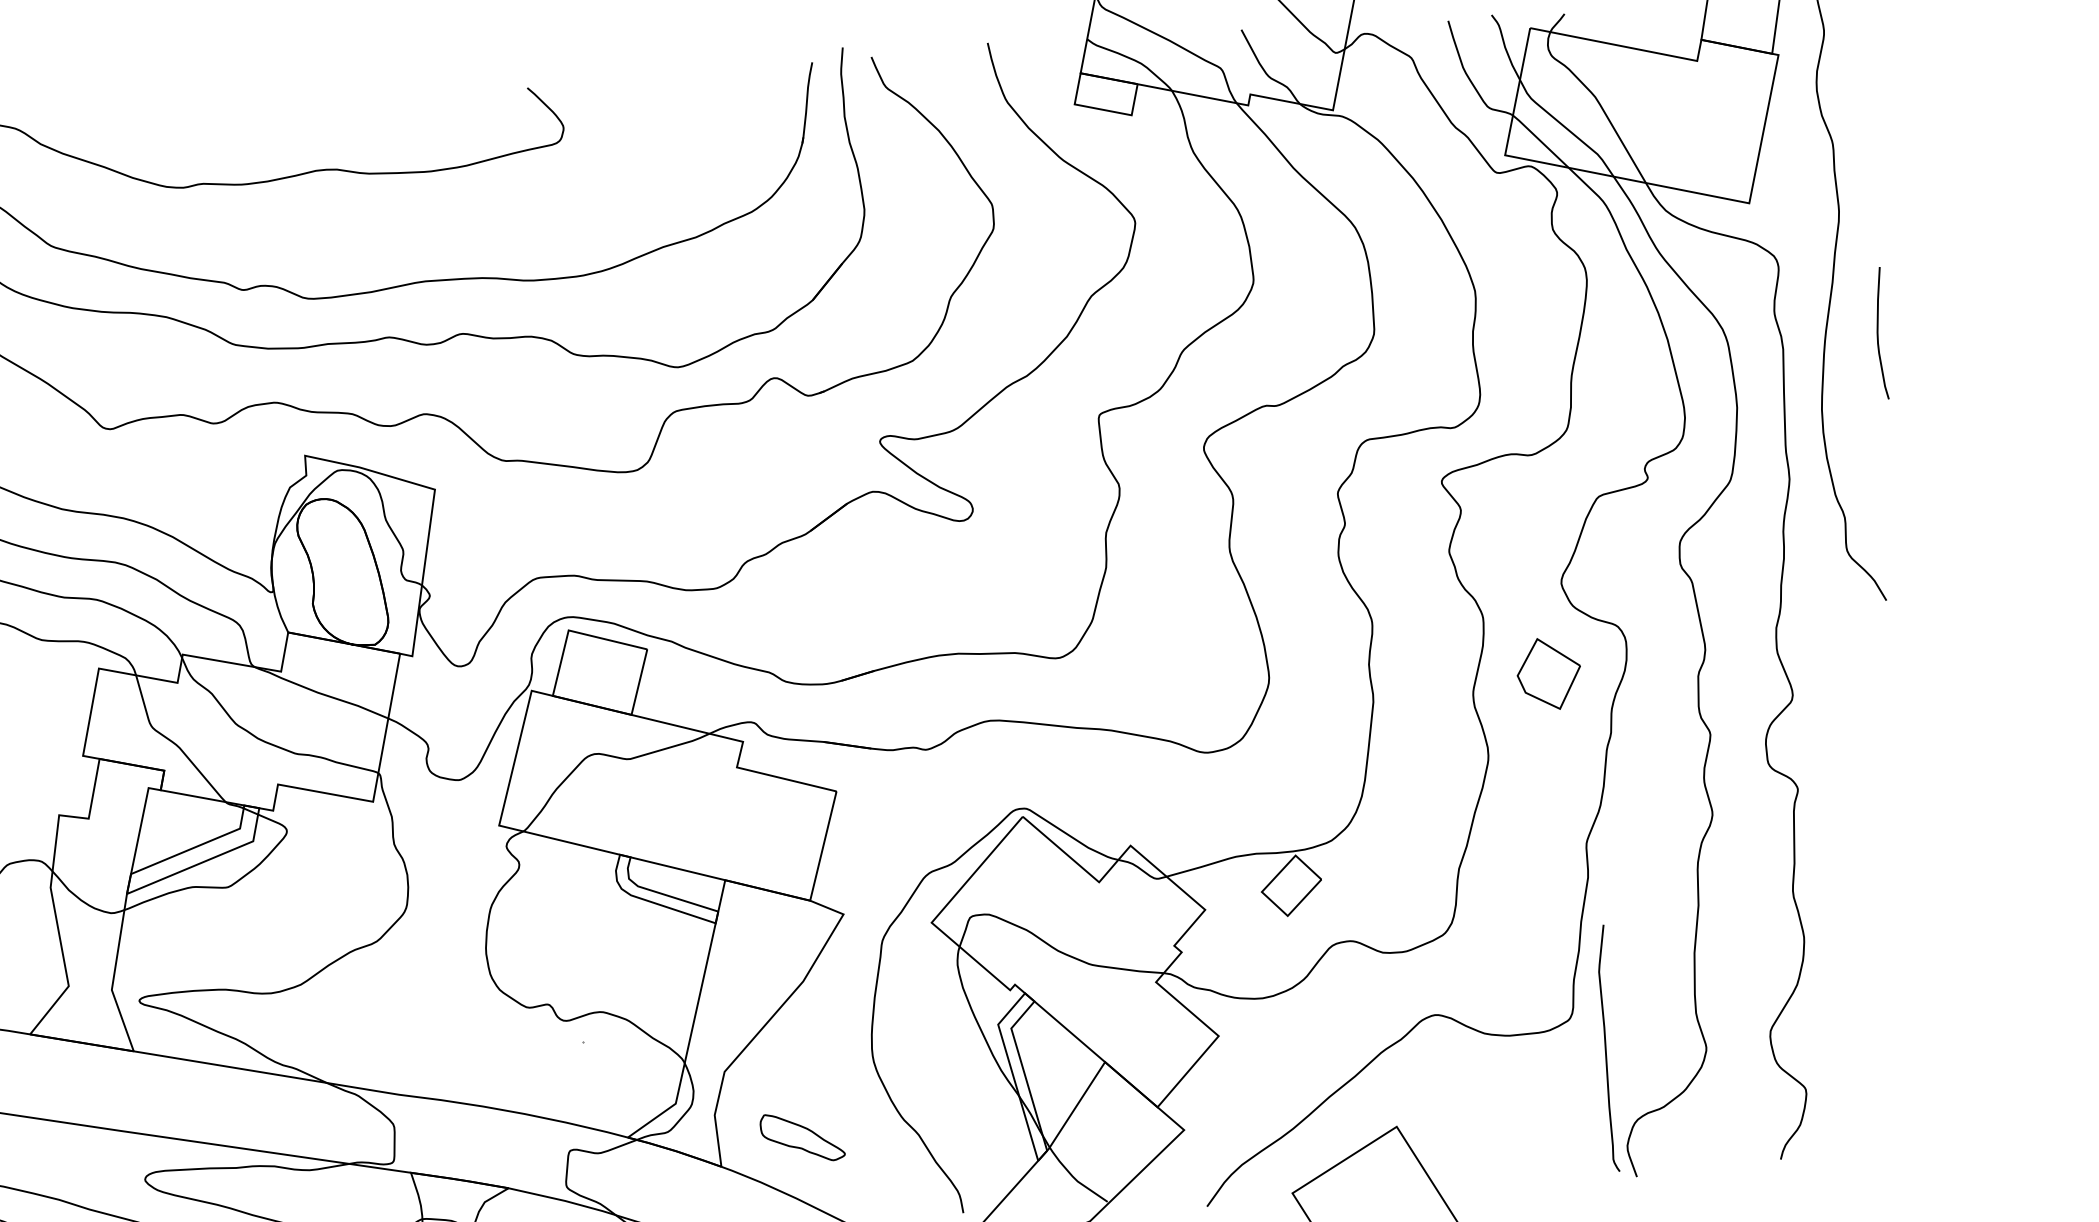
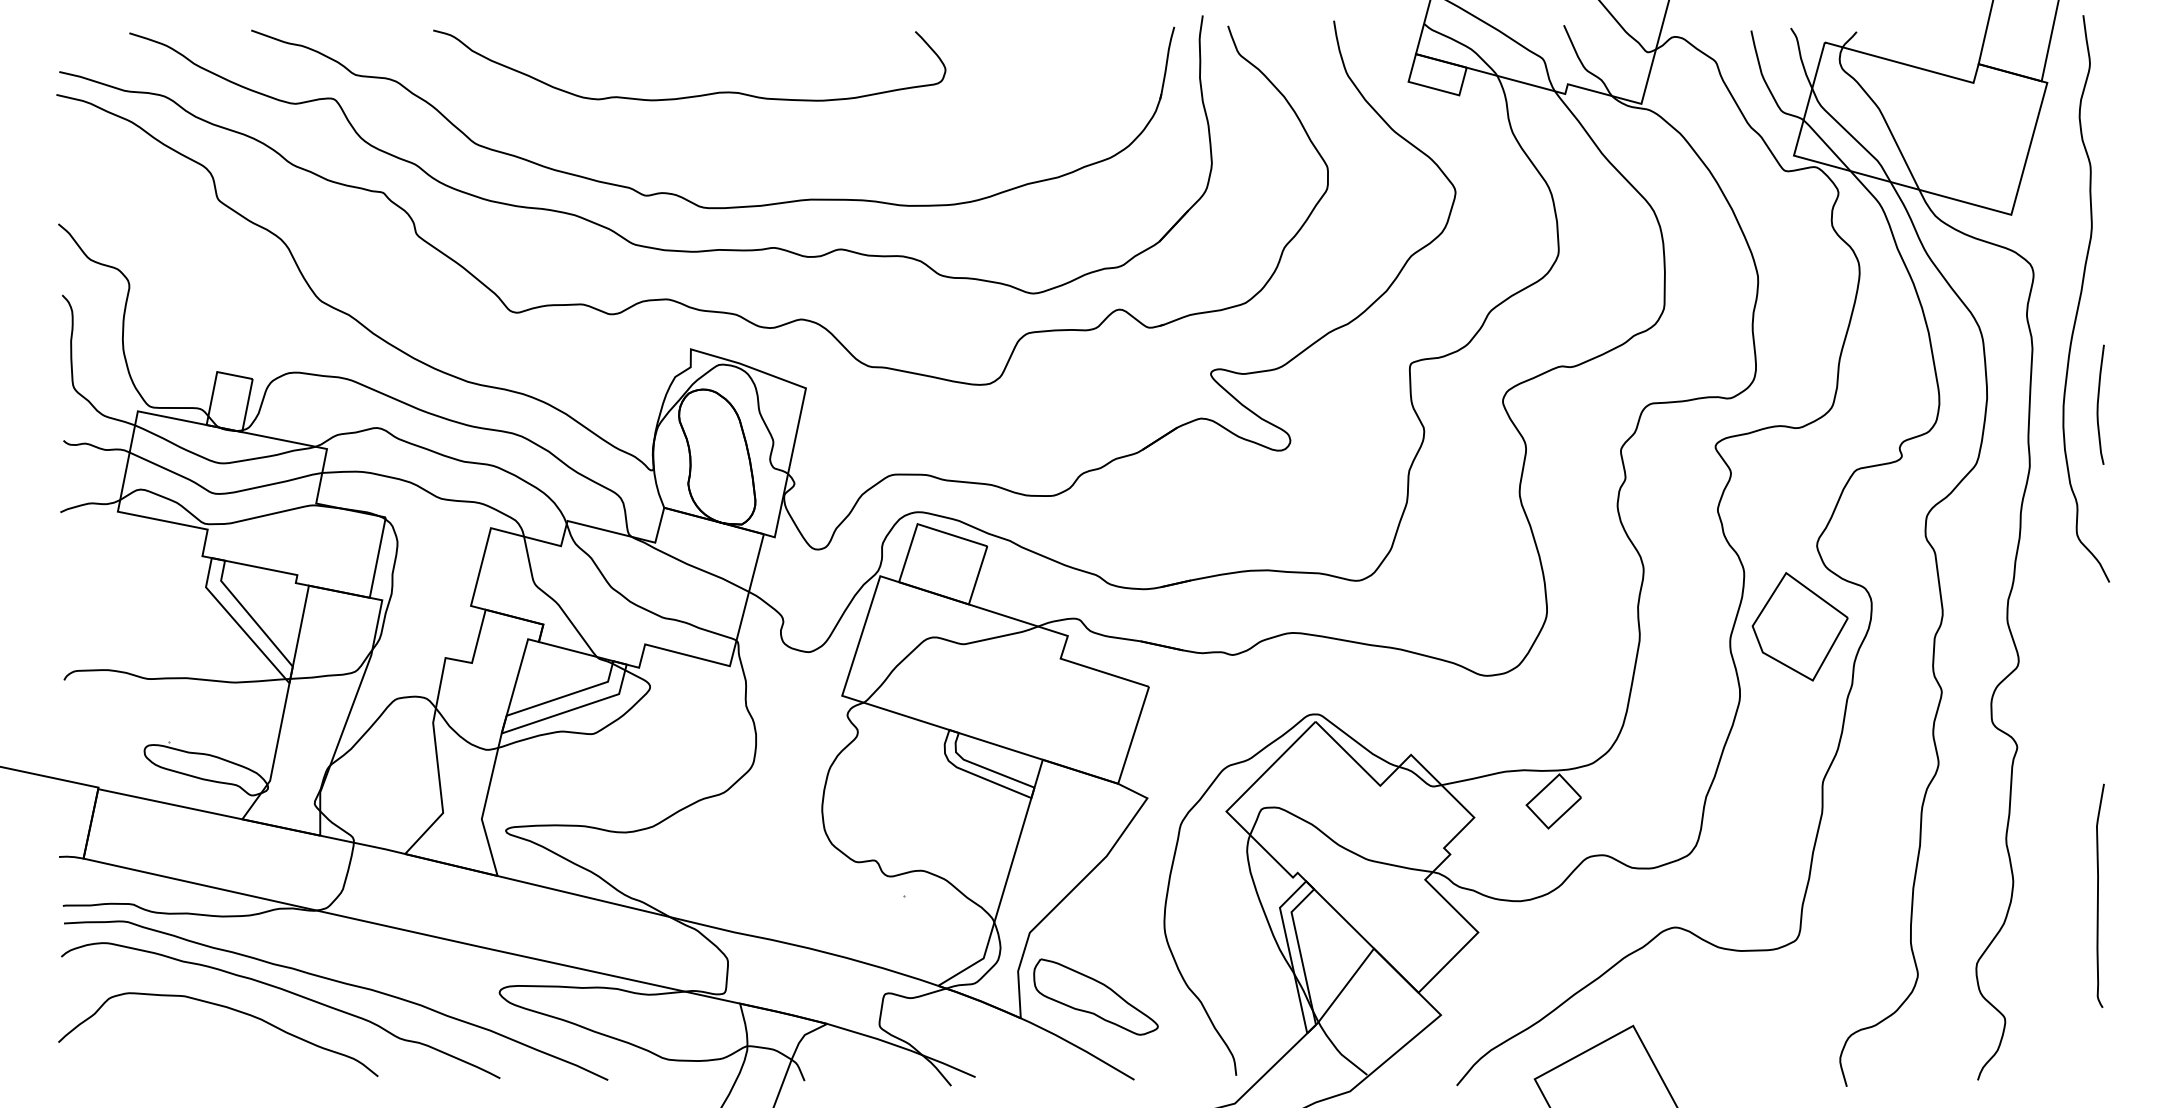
curve: (1878, 333) -> (2098, 404), moved
part: (1548, 673) -> (1799, 626), size x1.67
curve: (1606, 1048) -> (2098, 895), moved
part: (801, 1136) -> (1095, 996), size x1.67

